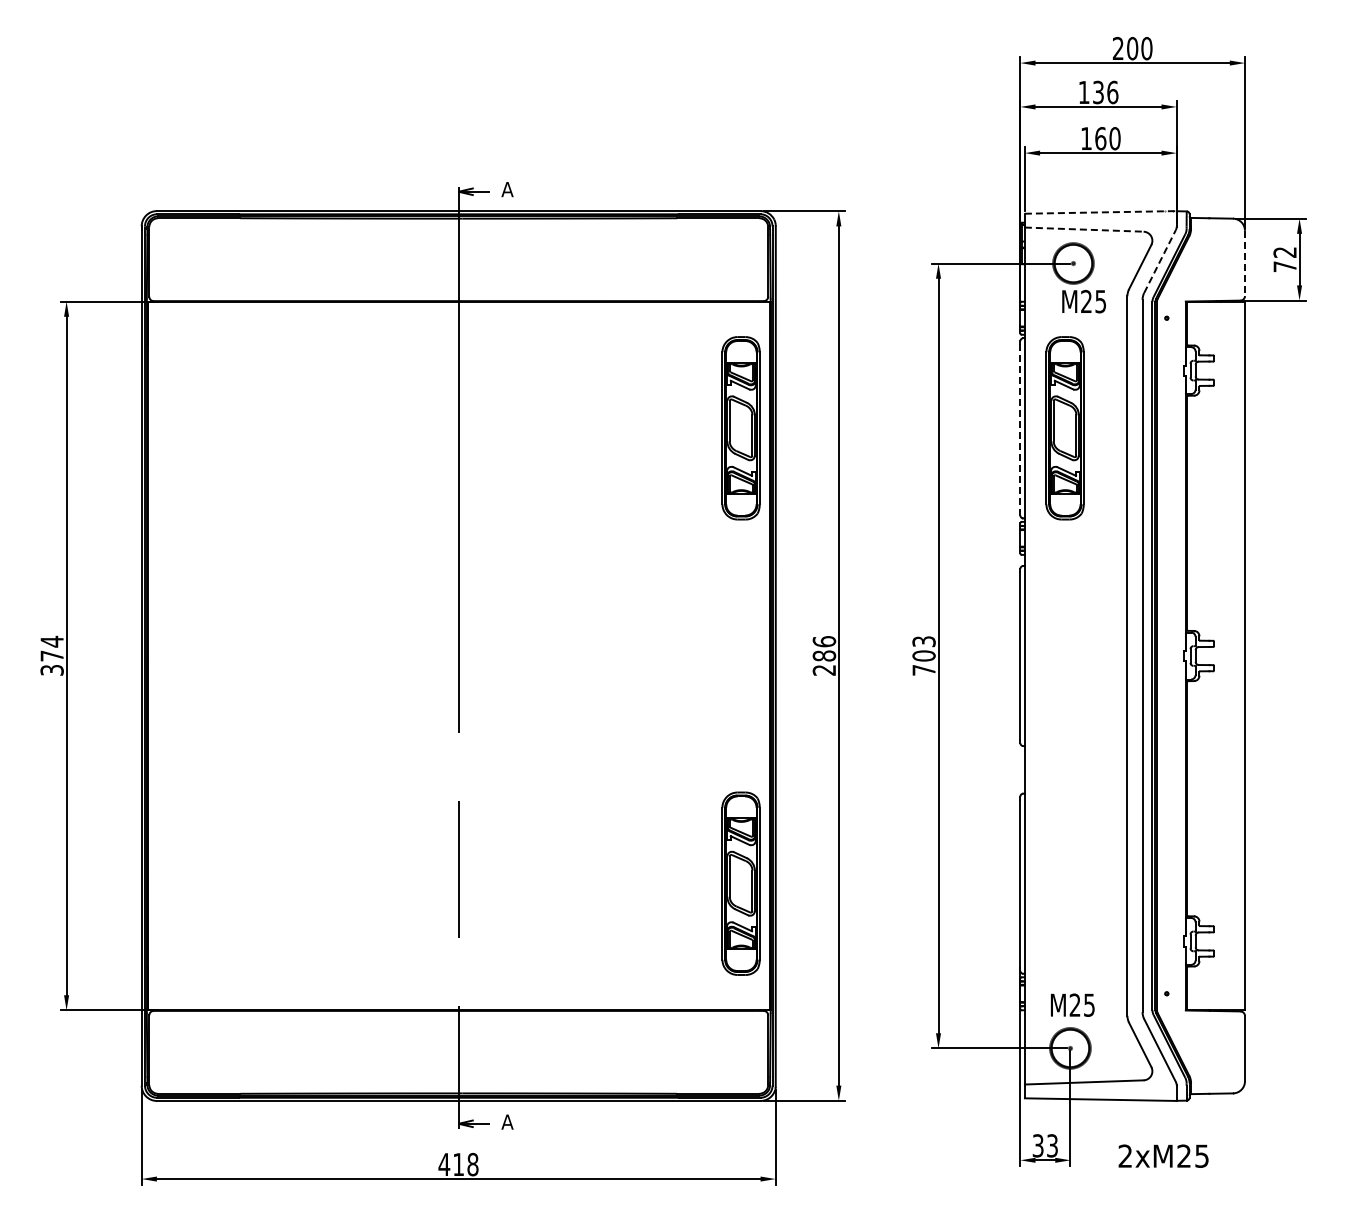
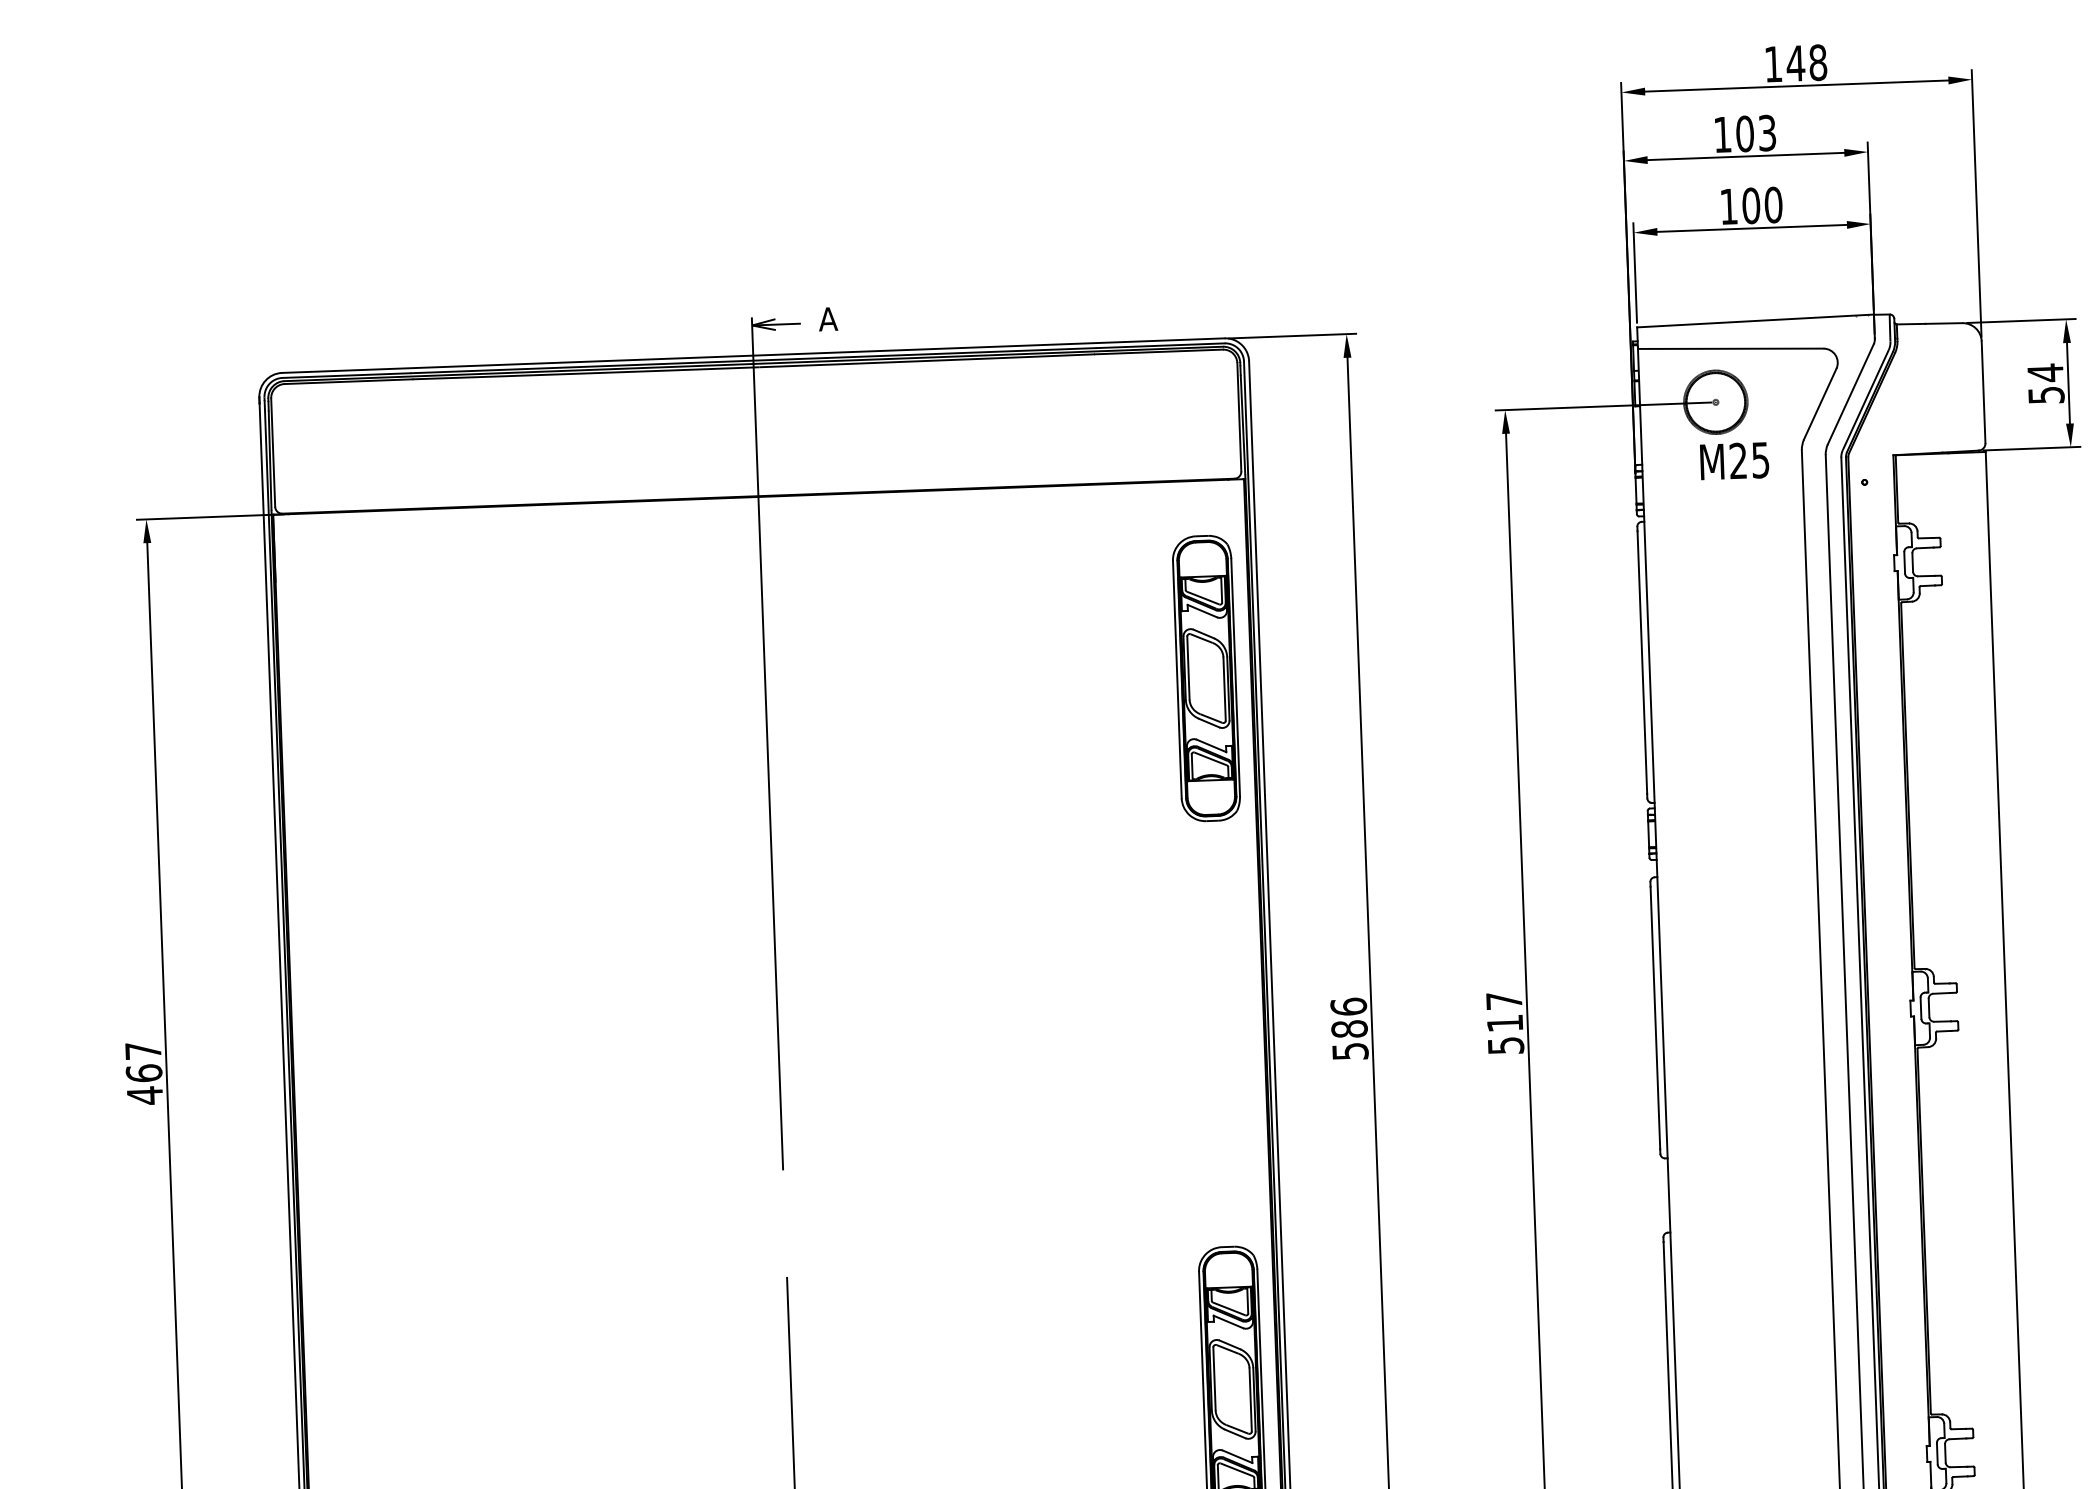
text: (1132, 48) -> (1795, 63), 200 -> 148
text: (1105, 92) -> (1756, 133), 136 -> 103
text: (1100, 138) -> (1750, 205), 160 -> 100
line: (1100, 212) -> (1755, 321), dashed -> solid
line: (1084, 229) -> (1731, 348), dashed -> solid
text: (1284, 259) -> (2044, 383), 72 -> 54
line: (1160, 261) -> (1851, 394), dashed -> solid
line: (1245, 263) -> (1984, 392), dashed -> solid
line: (1020, 428) -> (1642, 662), dashed -> solid
part: (1064, 428) -> (1711, 660), removed
text: (51, 655) -> (143, 1072), 374 -> 467
text: (923, 655) -> (1504, 1022), 703 -> 517
text: (824, 670) -> (1350, 1051), 286 -> 586

